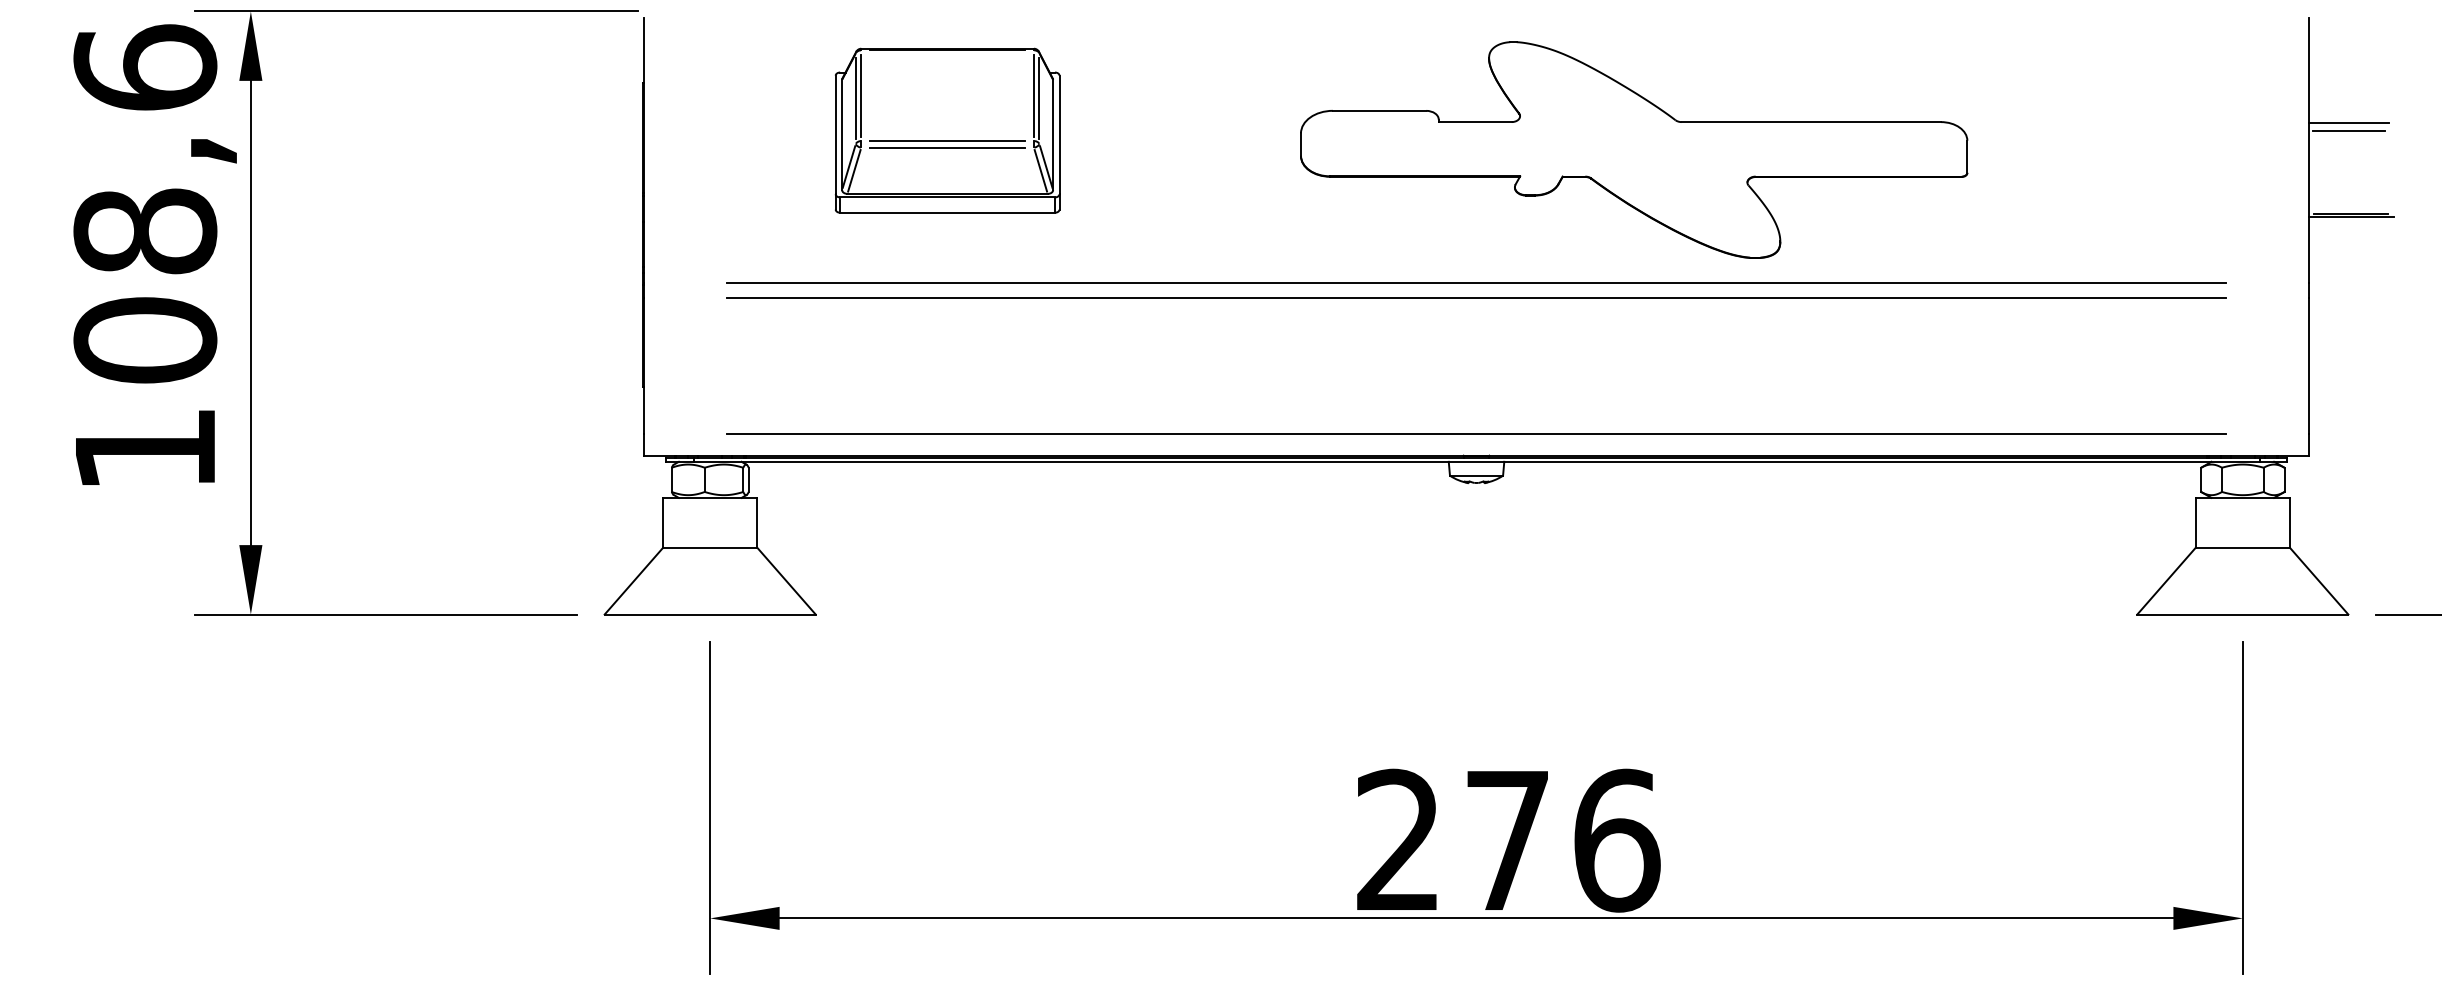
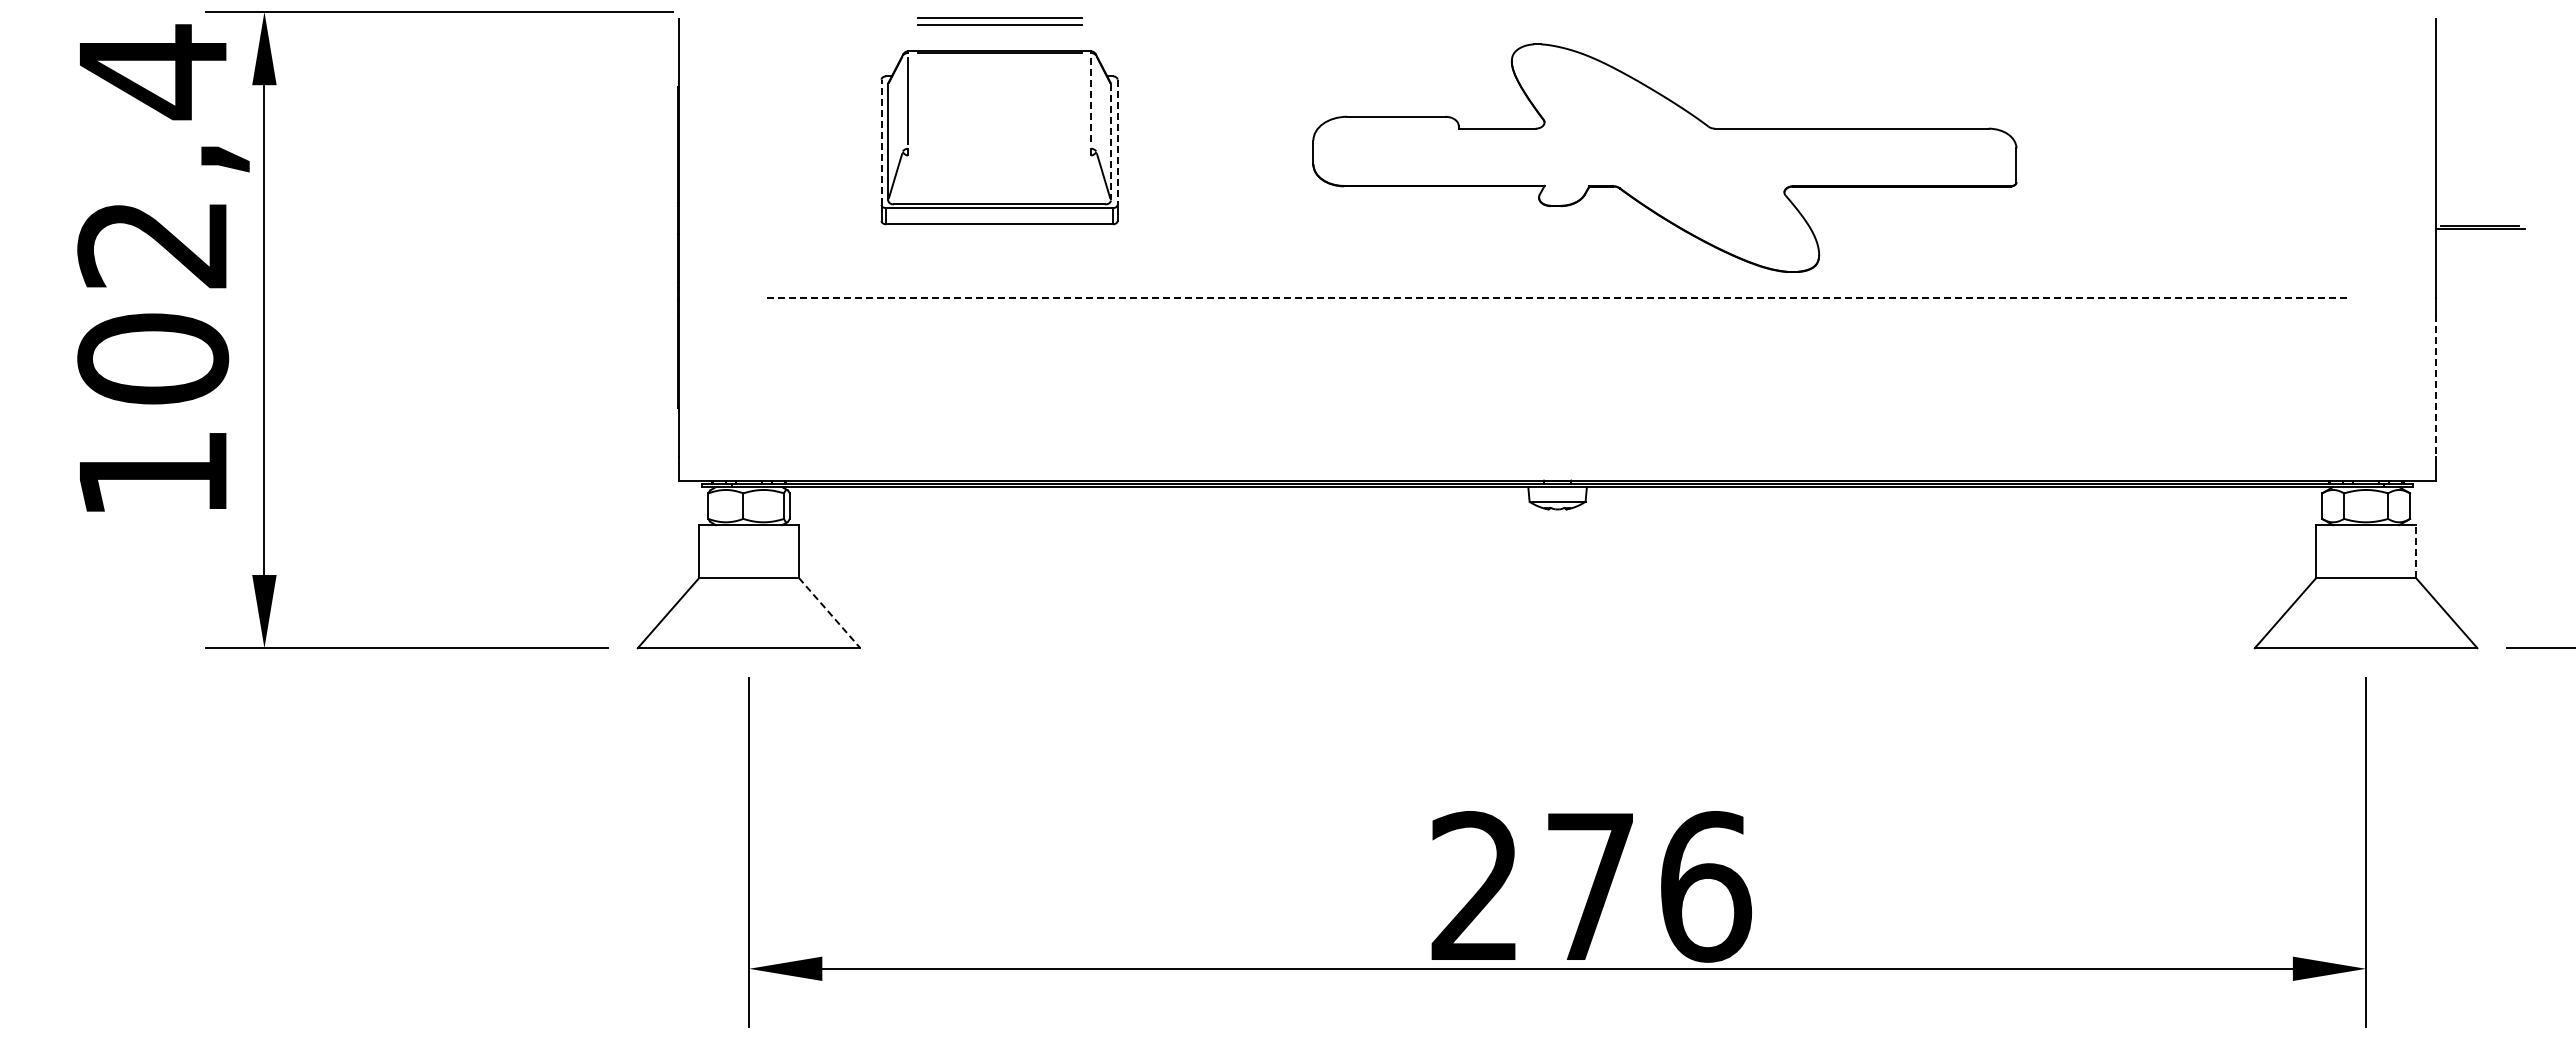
line: (1033, 96) -> (1090, 101), solid -> dashed
line: (855, 98) -> (902, 103), removed
line: (1039, 98) -> (1096, 103), removed
line: (2349, 122) -> (2478, 129), removed
line: (2349, 130) -> (2478, 137), removed
line: (835, 135) -> (881, 142), solid -> dashed
line: (1052, 135) -> (1110, 142), solid -> dashed
line: (1059, 135) -> (1117, 142), solid -> dashed
part: (947, 144) -> (999, 21), moved
text: (145, 148) -> (153, 156), 108,6 -> 102,4
part: (1633, 149) -> (1664, 157), moved
line: (853, 170) -> (900, 179), removed
line: (1040, 170) -> (1097, 179), removed
line: (1476, 283) -> (1557, 298), solid -> dashed
line: (1476, 298) -> (1557, 314), removed
line: (2309, 366) -> (2436, 386), solid -> dashed
line: (1476, 433) -> (1557, 457), removed
line: (2289, 522) -> (2415, 551), solid -> dashed
line: (786, 581) -> (829, 613), solid -> dashed

